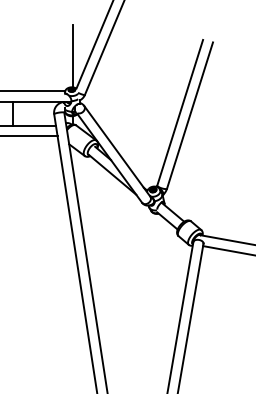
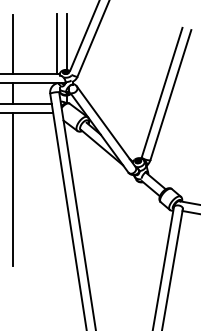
line: (62, 57) -> (57, 43), added
line: (12, 58) -> (13, 44), added
line: (12, 222) -> (13, 190), added

